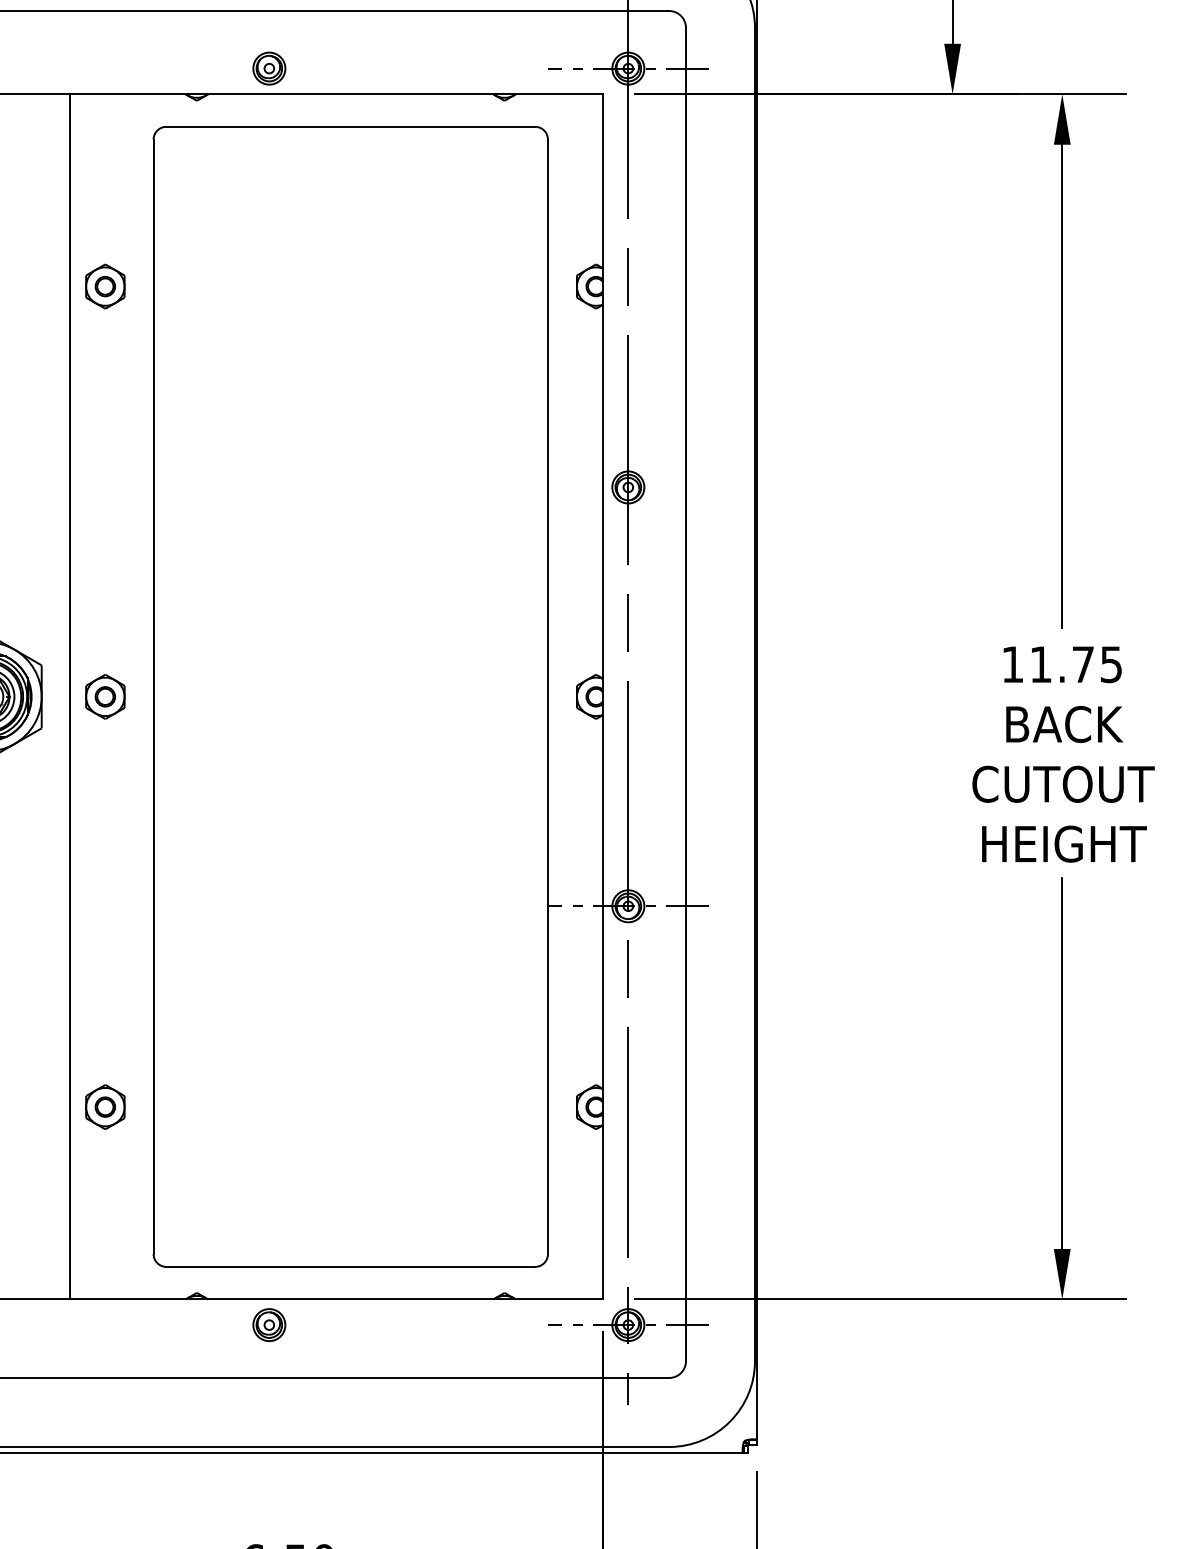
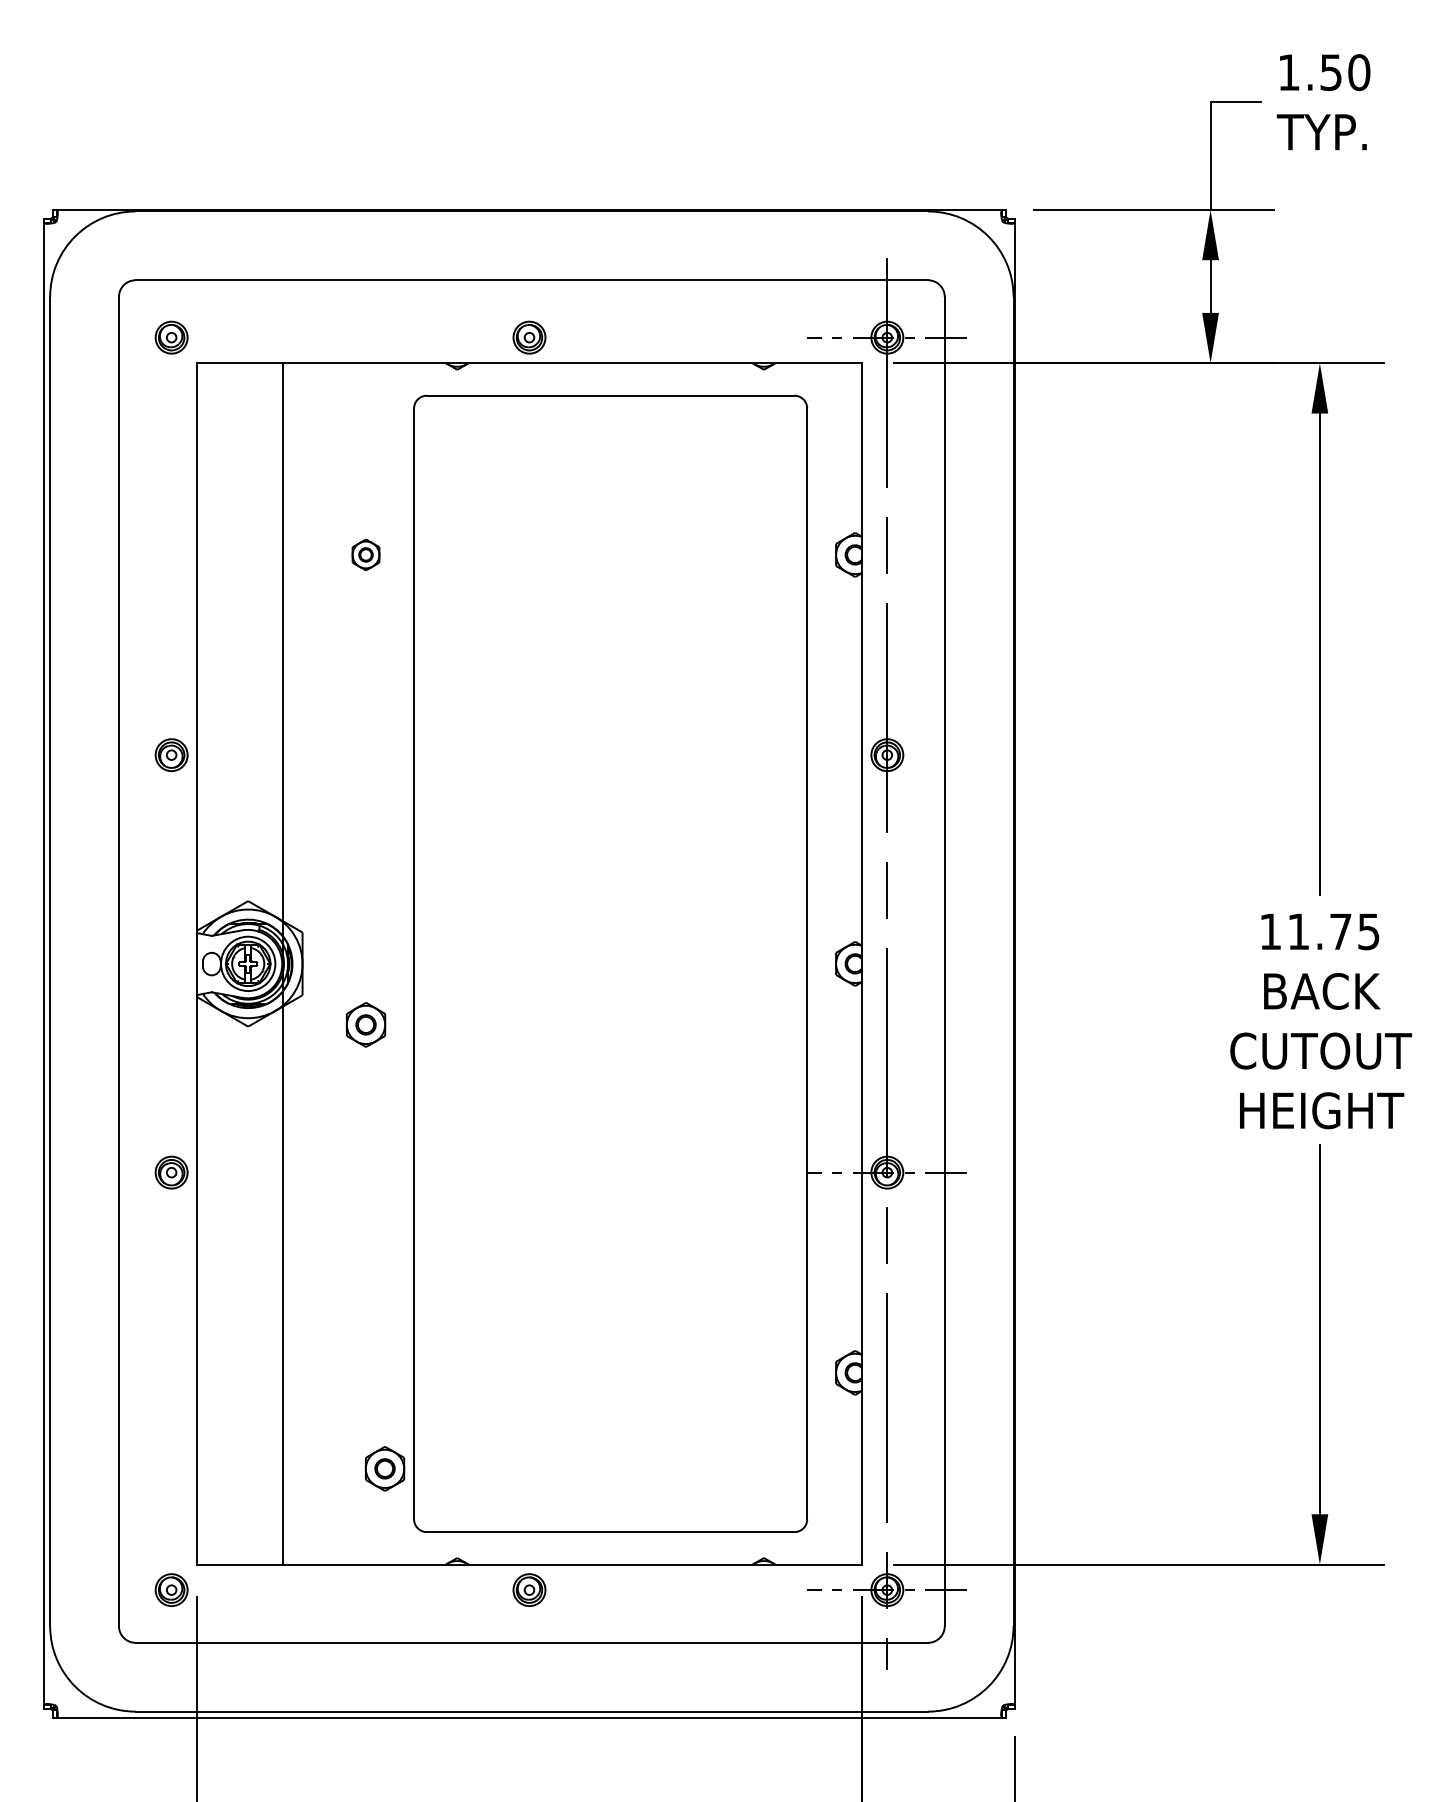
part: (104, 286) -> (365, 554), size x0.7
line: (70, 696) -> (283, 963), moved
part: (104, 696) -> (365, 1024), moved
part: (104, 1106) -> (384, 1468), moved

